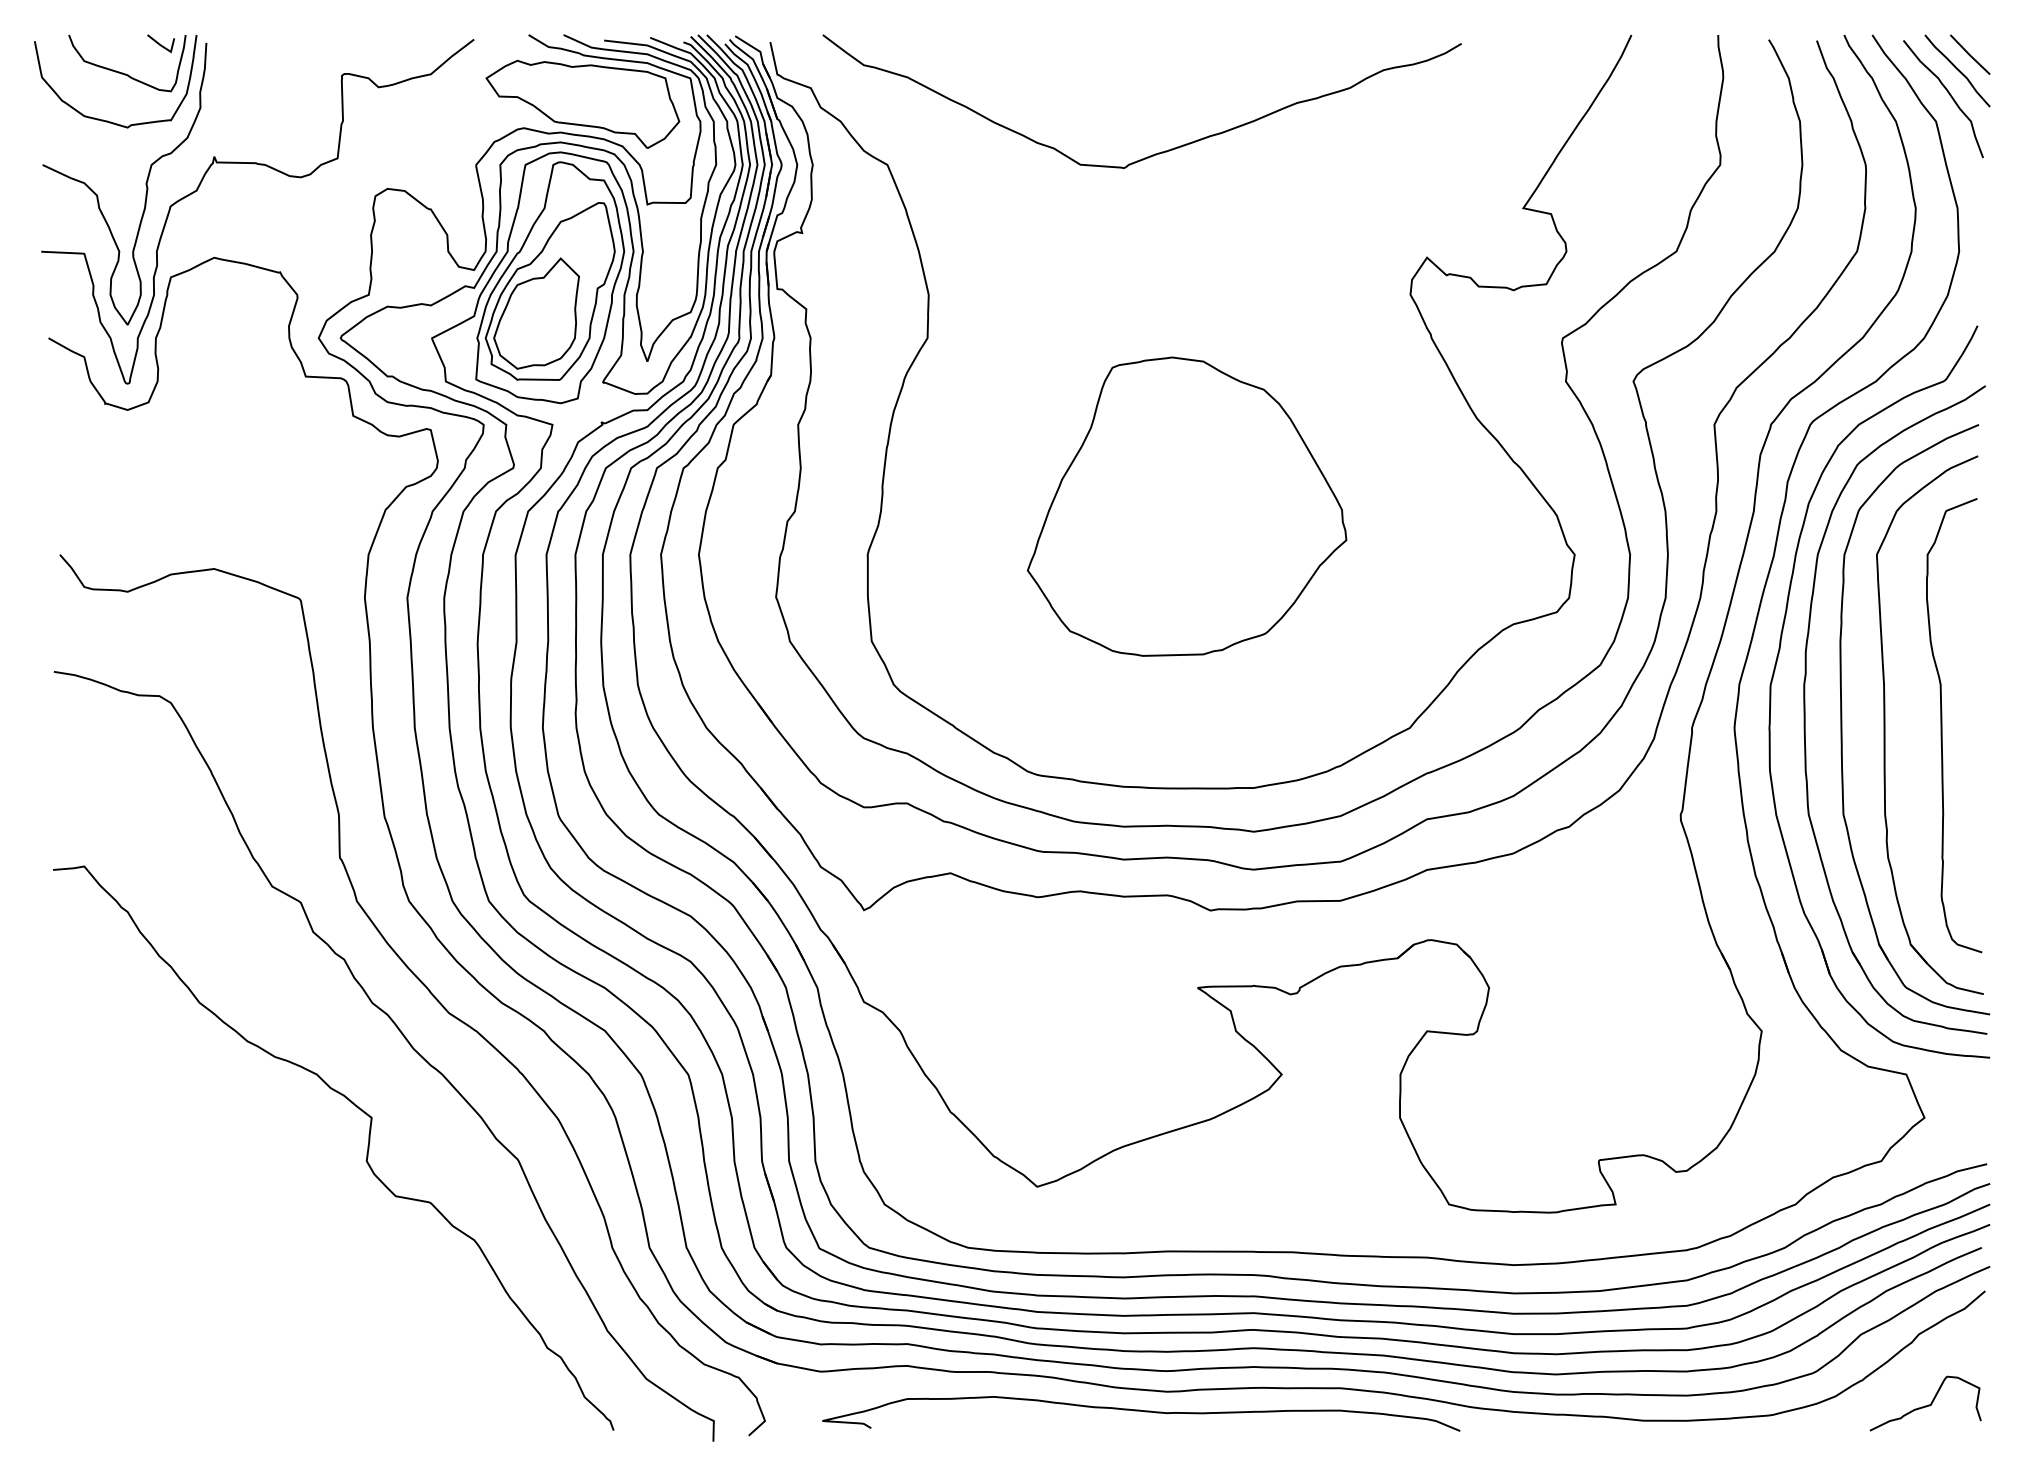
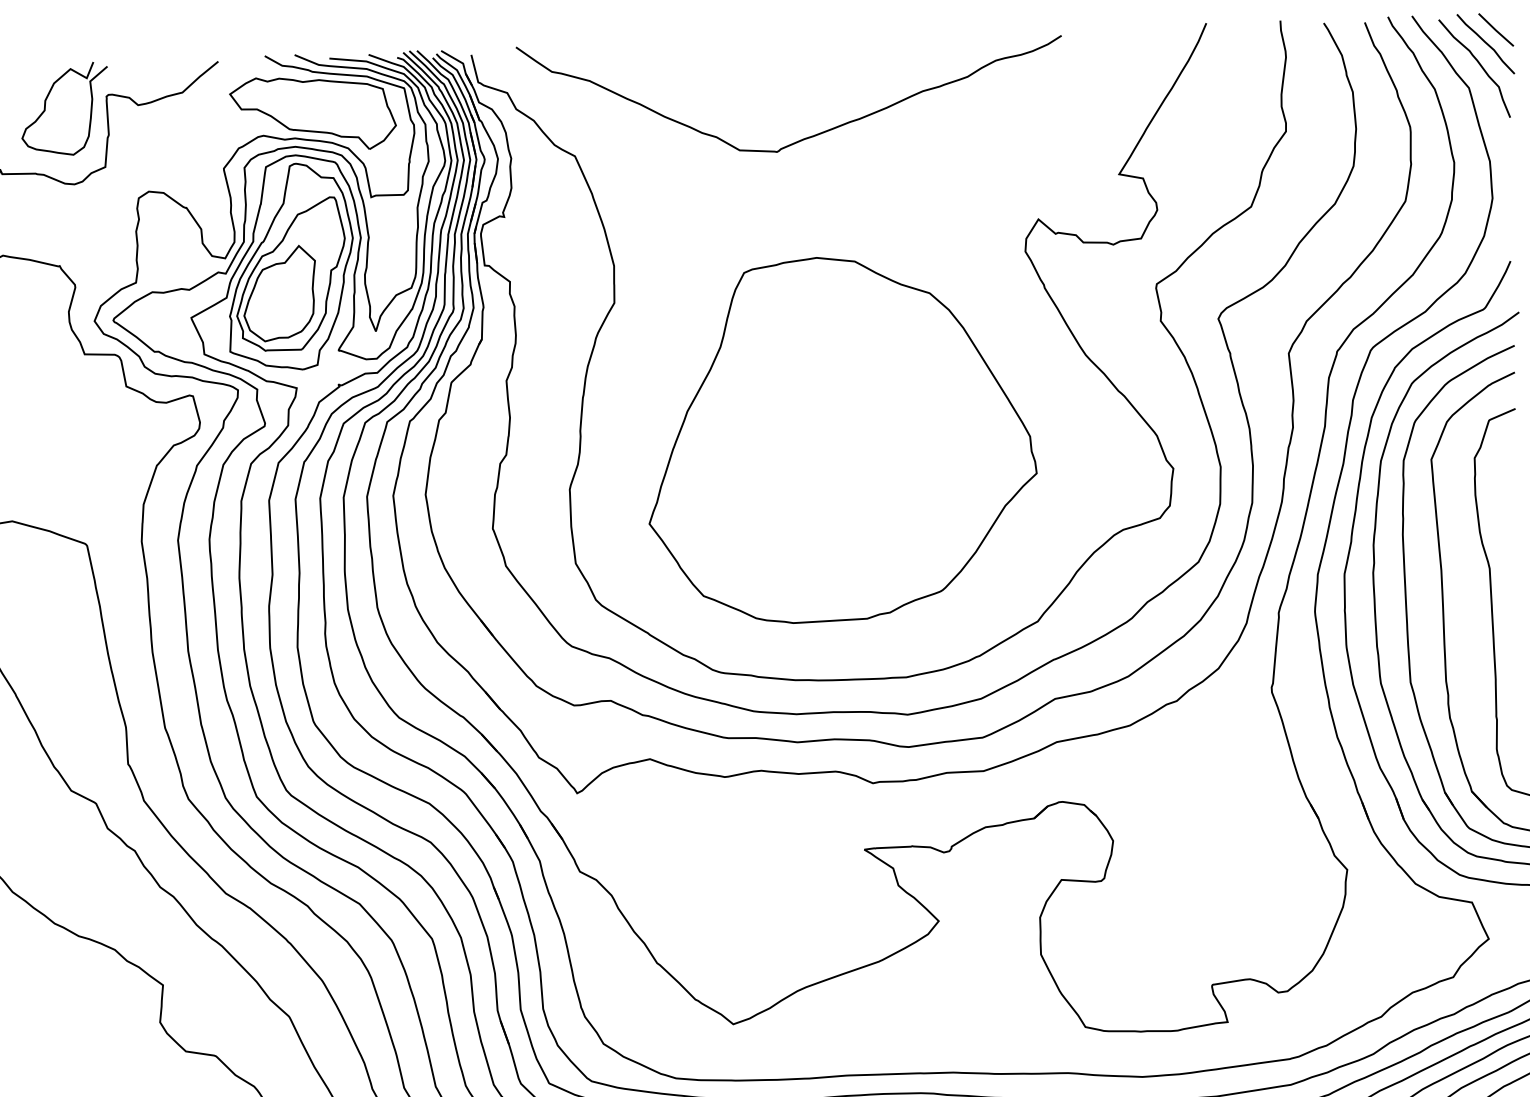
curve: (270, 87) -> (45, 108), added
part: (1186, 506) -> (840, 439), size x1.43

